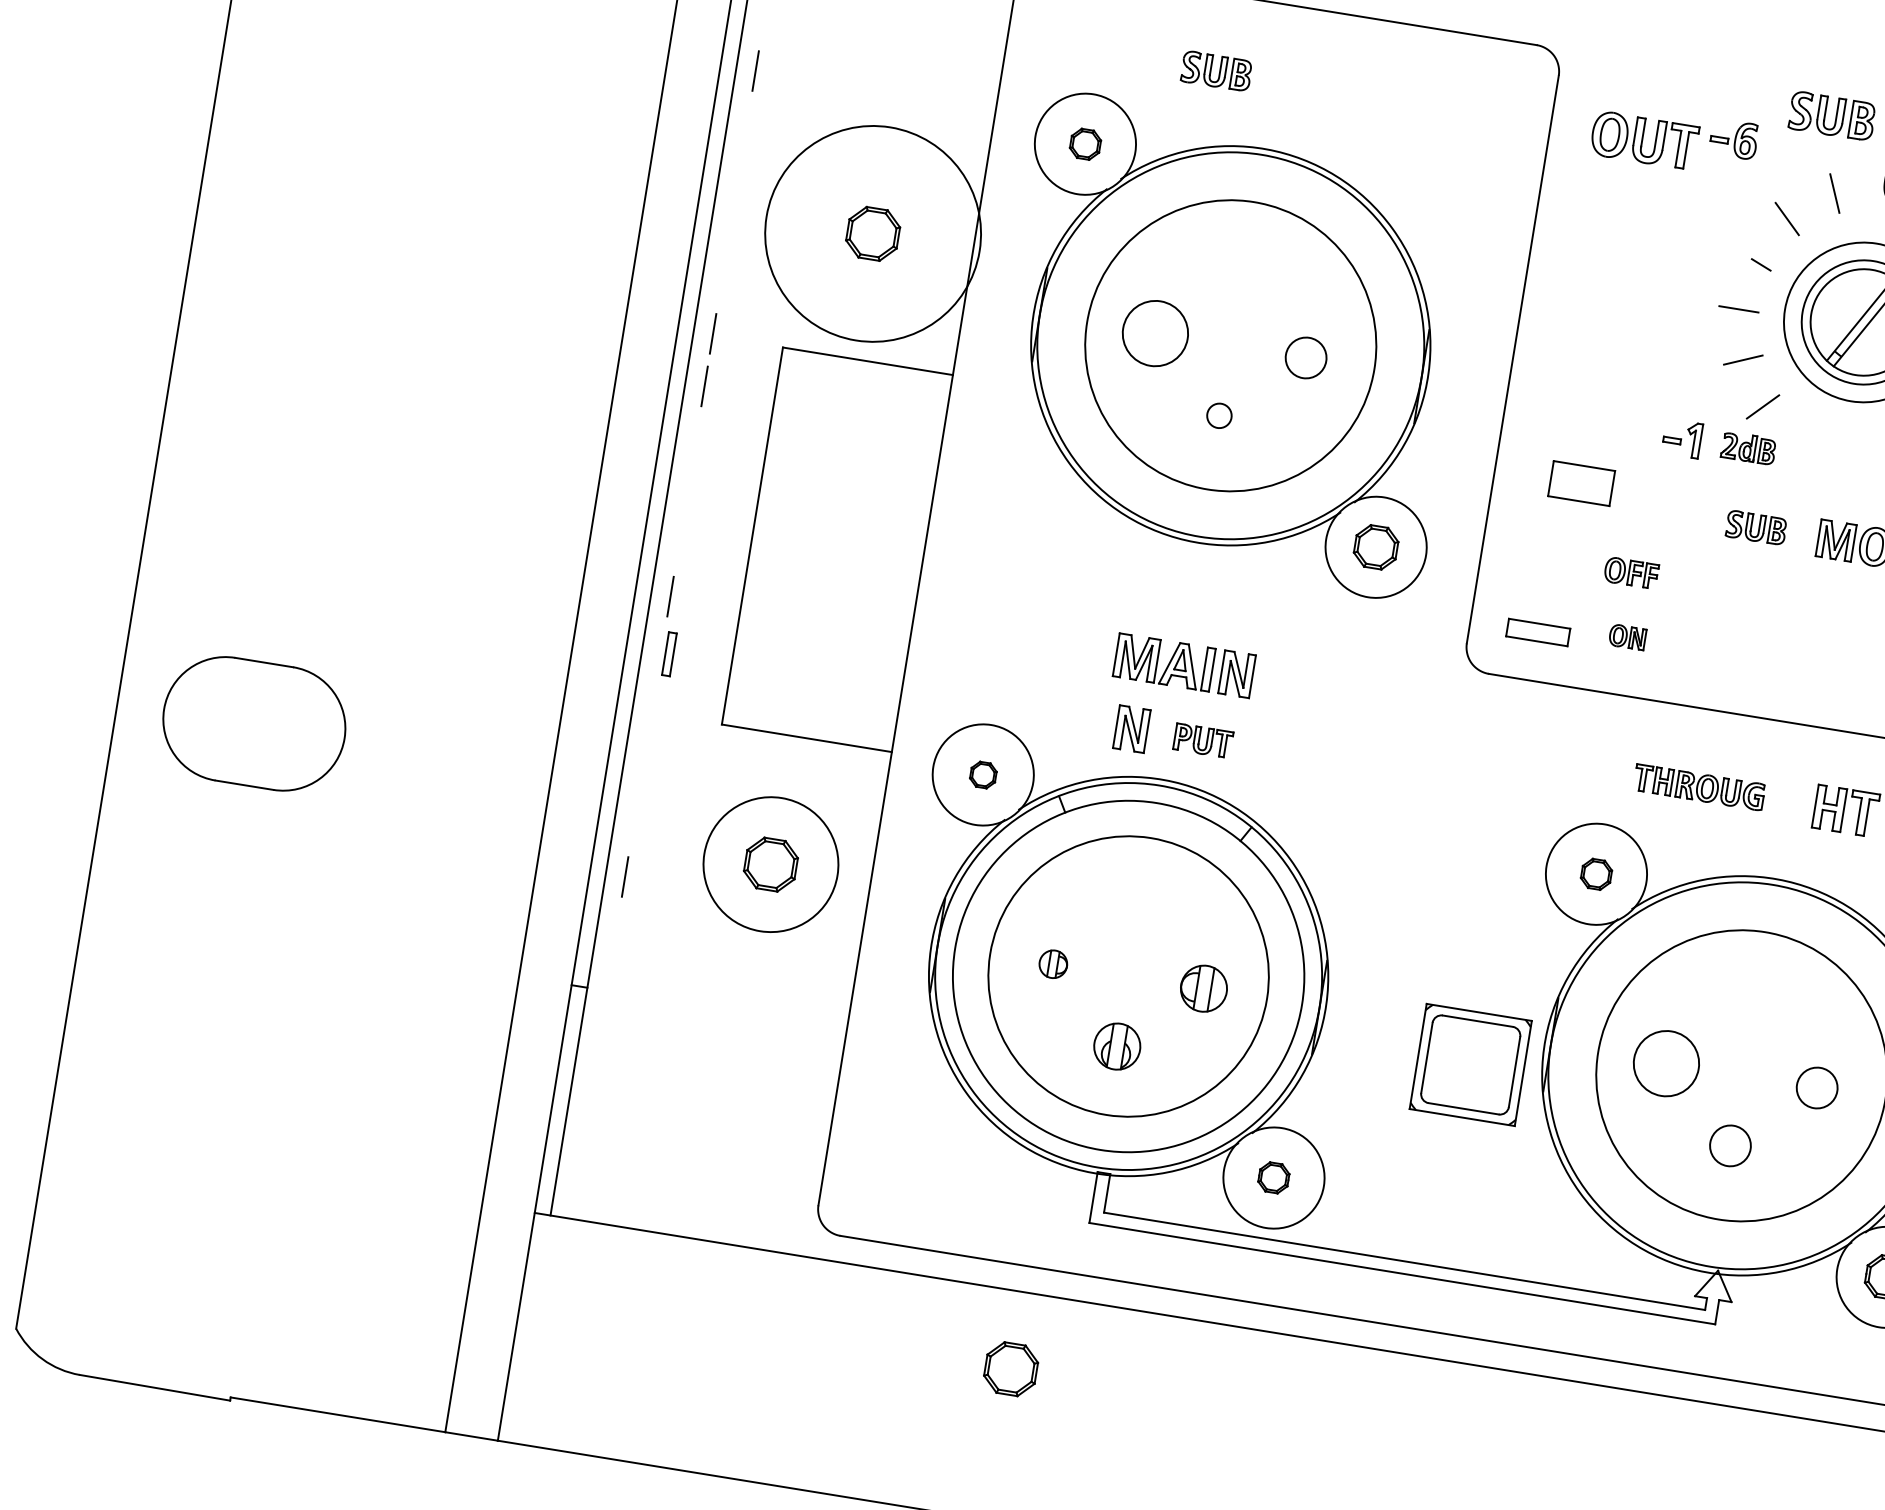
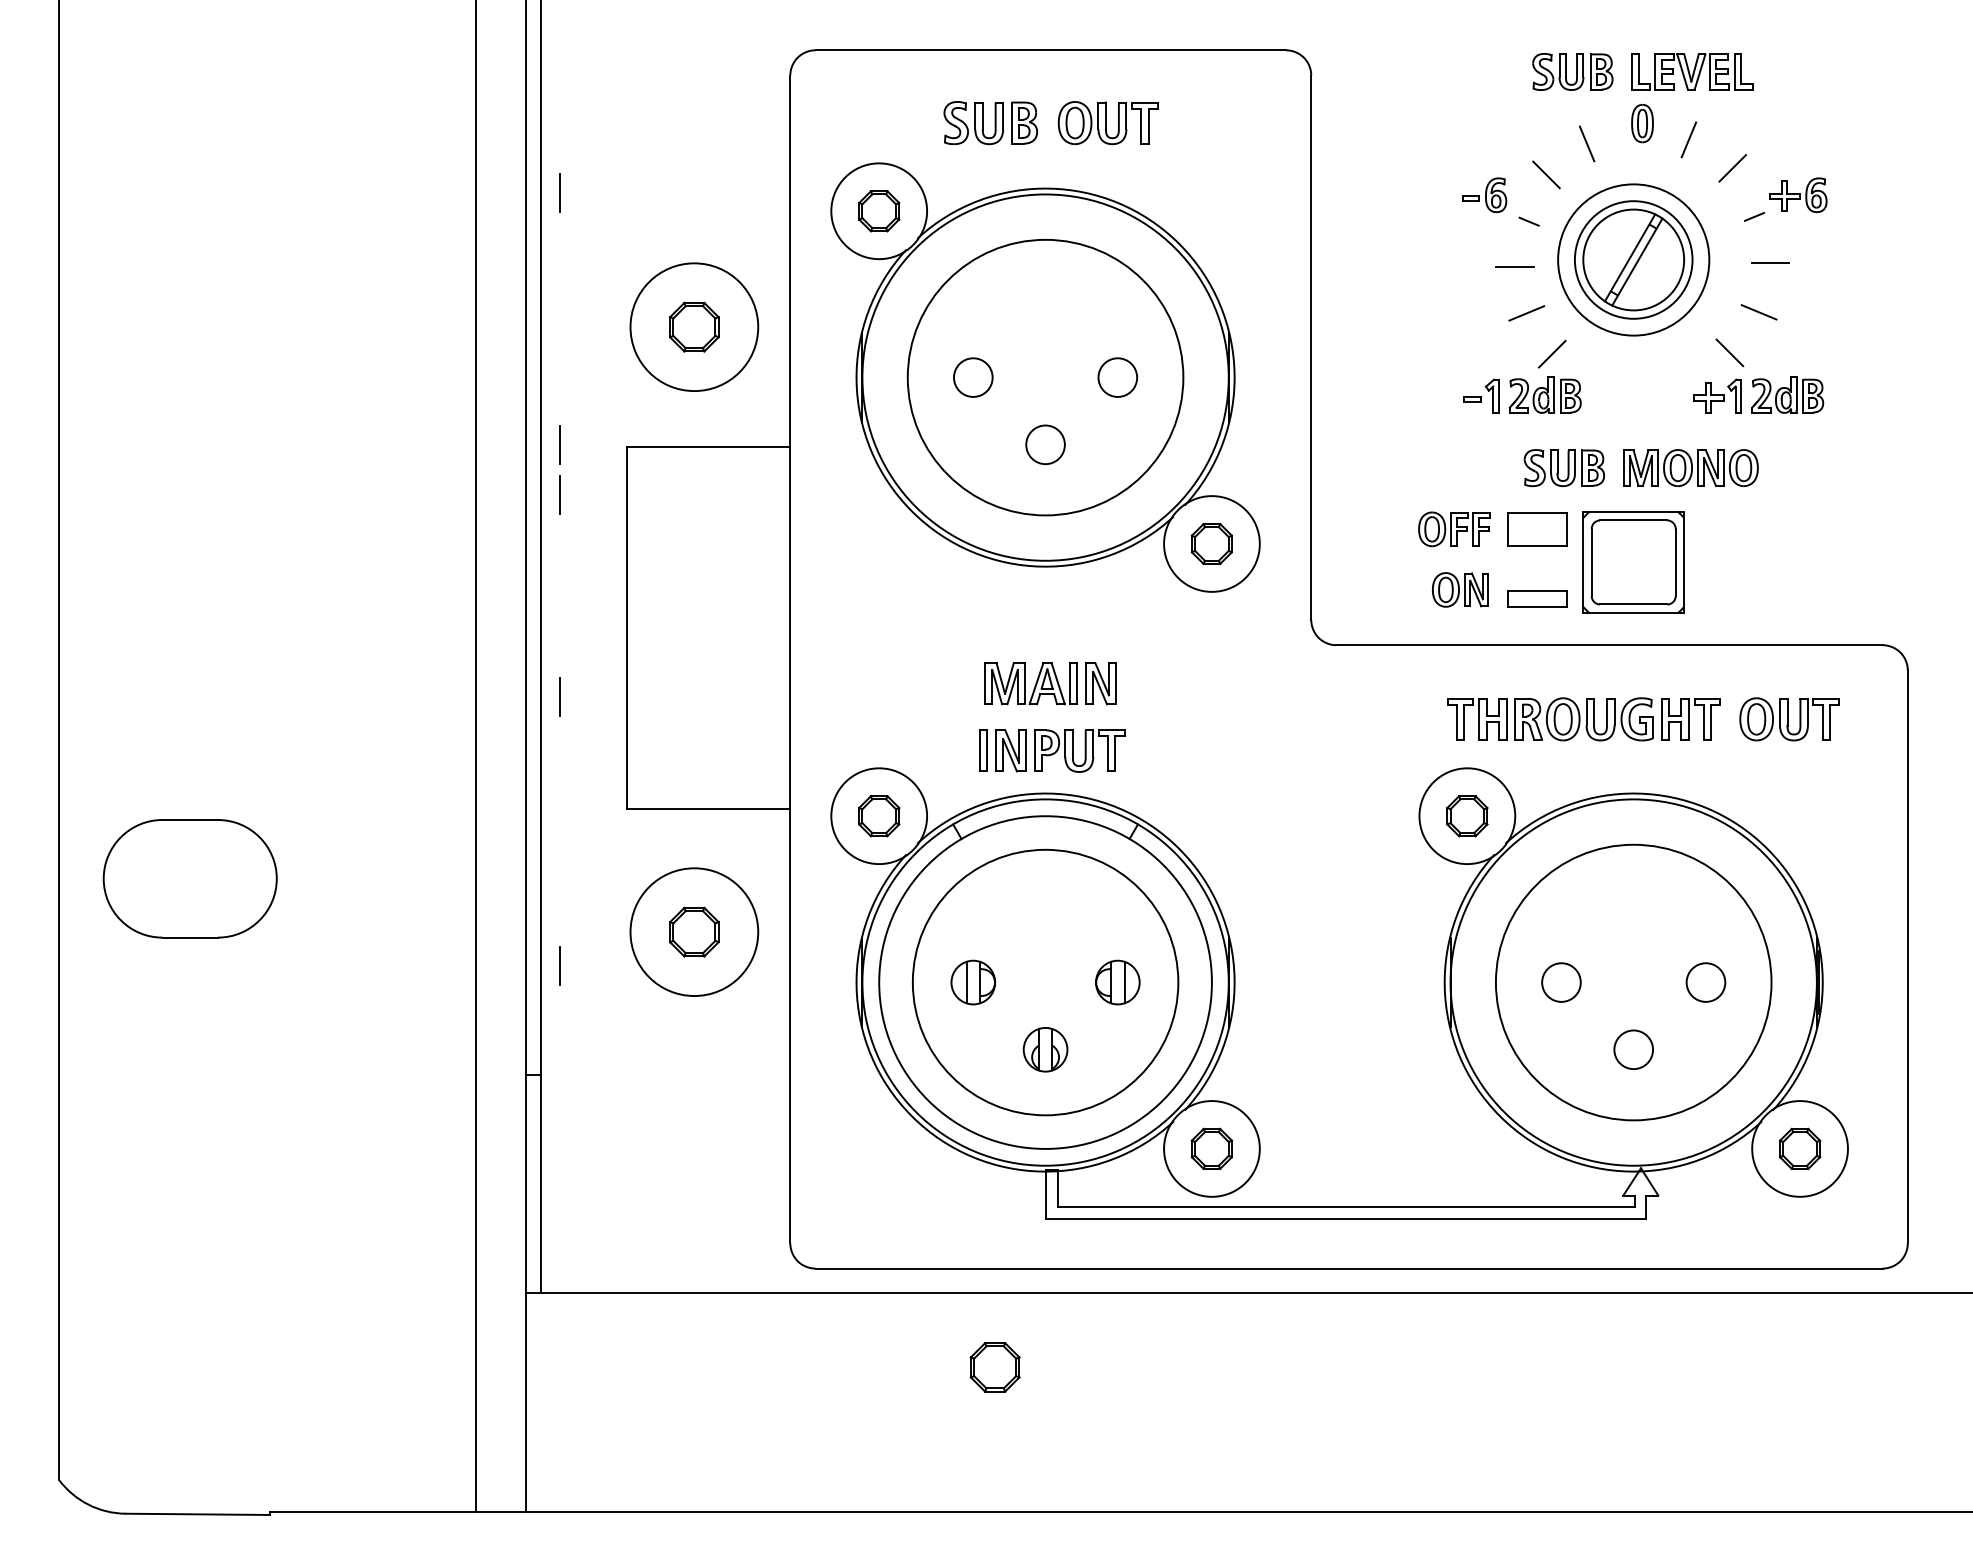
part: (1216, 71) -> (990, 123), size x1.43
part: (1734, 138) -> (1484, 194), moved
part: (1643, 140) -> (1107, 123), moved
part: (1085, 144) -> (879, 211), size x1.43
circle: (873, 234) -> (694, 327), size x0.62
circle: (1155, 333) -> (973, 377), size x0.62
circle: (1219, 415) -> (1045, 444), size x1.67
part: (1748, 447) -> (1544, 394), size x1.43
part: (1581, 483) -> (1537, 529), moved
part: (1755, 527) -> (1563, 468), size x1.43
part: (1631, 573) -> (1454, 529), size x1.43
part: (1538, 631) -> (1537, 598), moved
part: (1627, 636) -> (1460, 589), size x1.67
part: (669, 653) -> (983, 750), moved
part: (1203, 740) -> (1079, 750), size x1.67
part: (983, 775) -> (879, 816), size x1.67
part: (1699, 787) -> (1550, 719), size x1.67
part: (1596, 874) -> (1467, 816), size x1.43
part: (1053, 964) -> (973, 982), size x1.67
circle: (1666, 1063) -> (1561, 982), size x0.62
part: (1470, 1064) -> (1633, 562), moved
part: (1273, 1177) -> (1211, 1148), size x1.43

